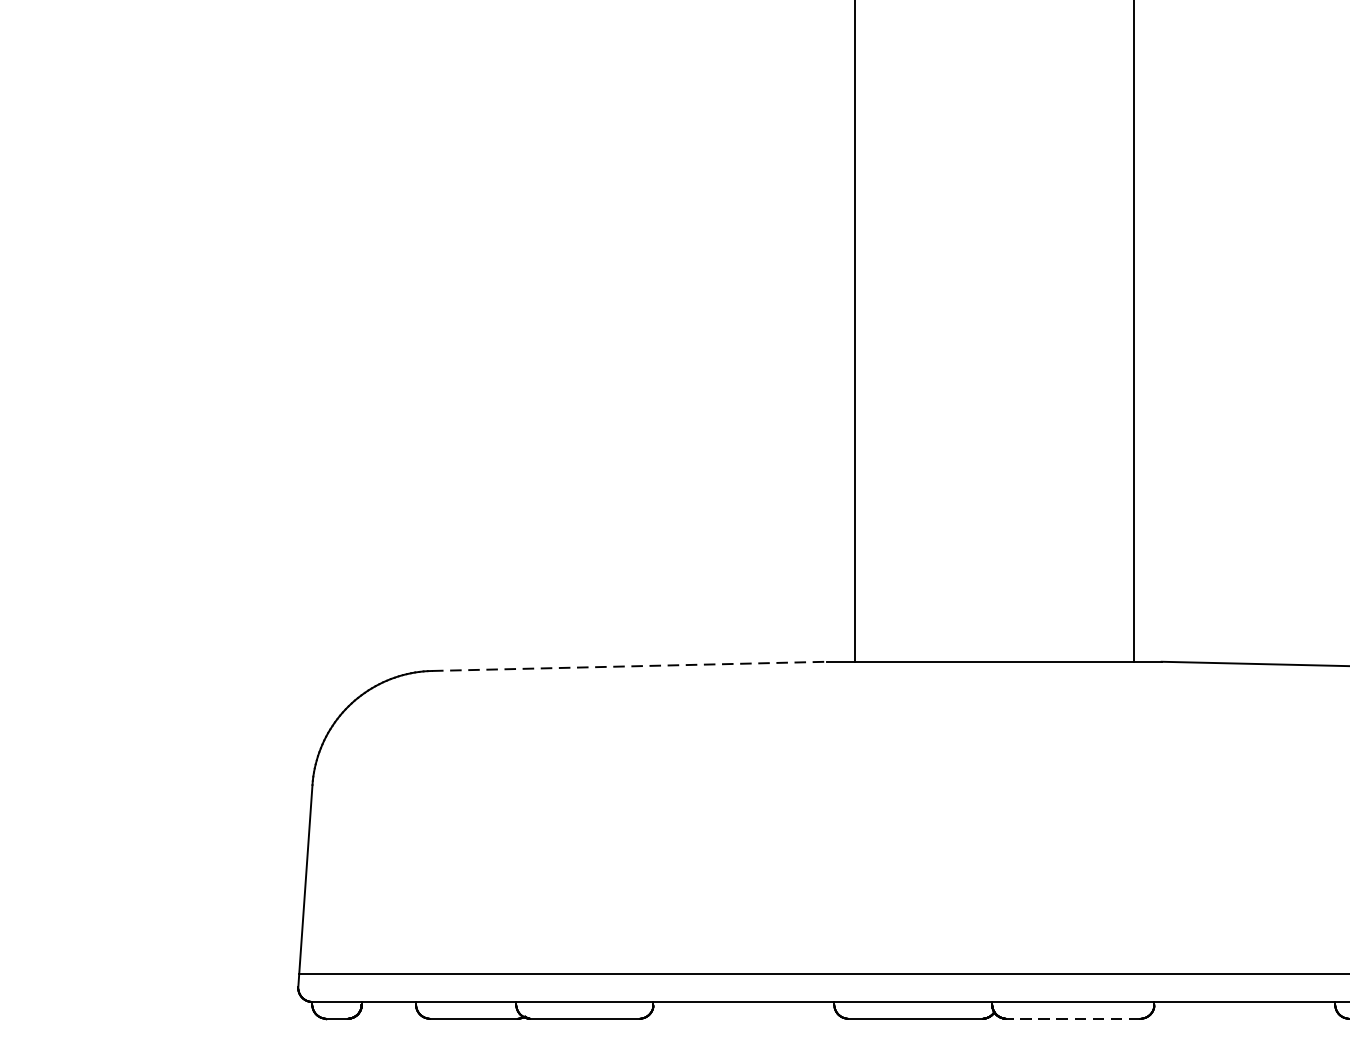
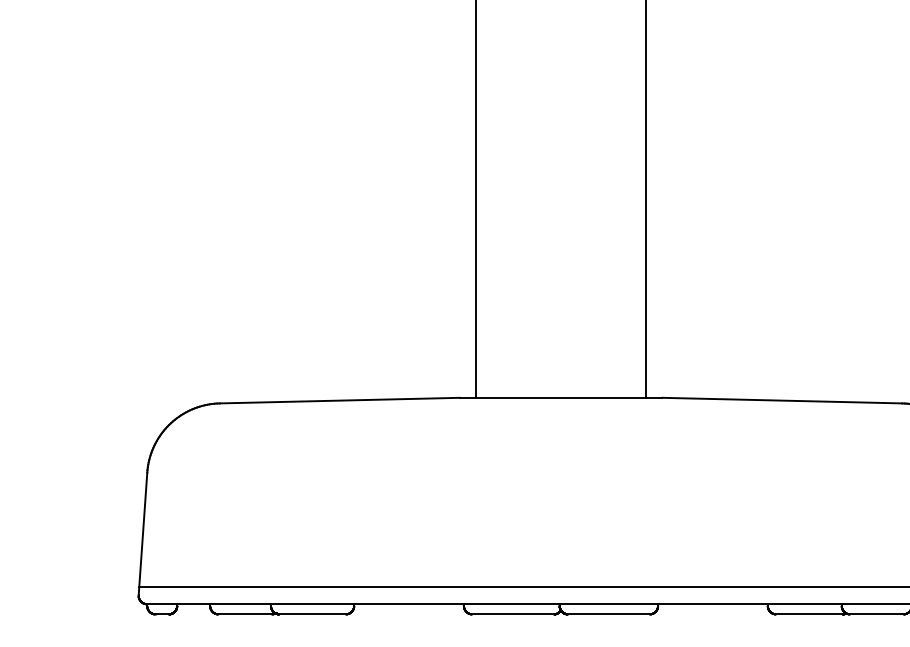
line: (629, 666) -> (339, 400), dashed -> solid
line: (1072, 1018) -> (608, 614), dashed -> solid

